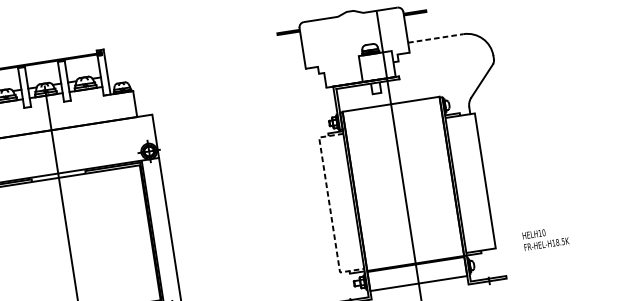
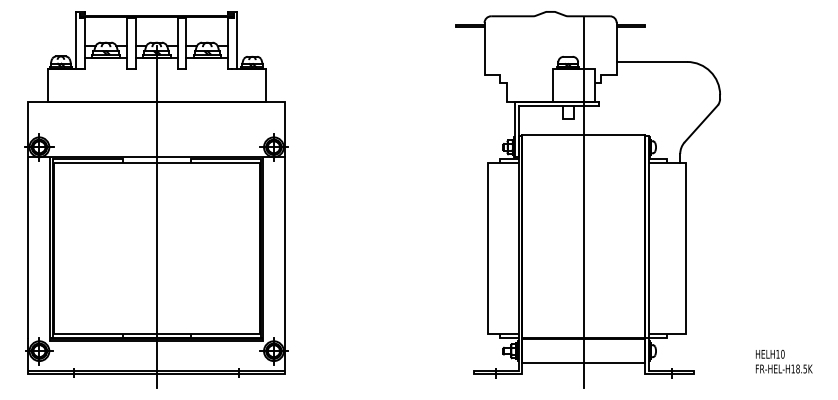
line: (436, 38) -> (652, 61), dashed -> solid
line: (329, 205) -> (487, 248), dashed -> solid
text: (546, 238) -> (784, 361), moved

